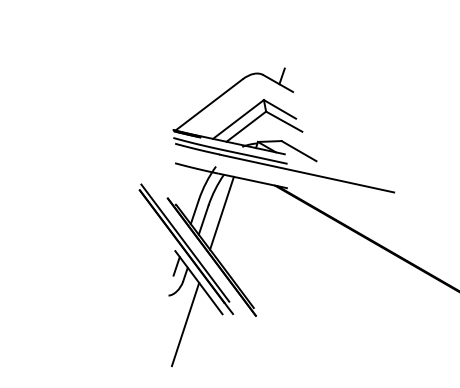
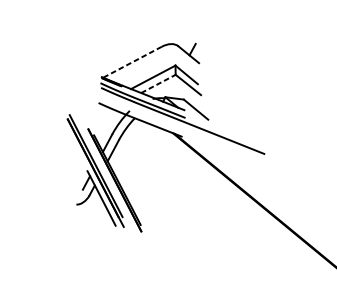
line: (209, 104) -> (132, 61), solid -> dashed
line: (246, 126) -> (158, 83), solid -> dashed
line: (221, 212) -> (128, 147), removed
line: (185, 324) -> (85, 229), removed

